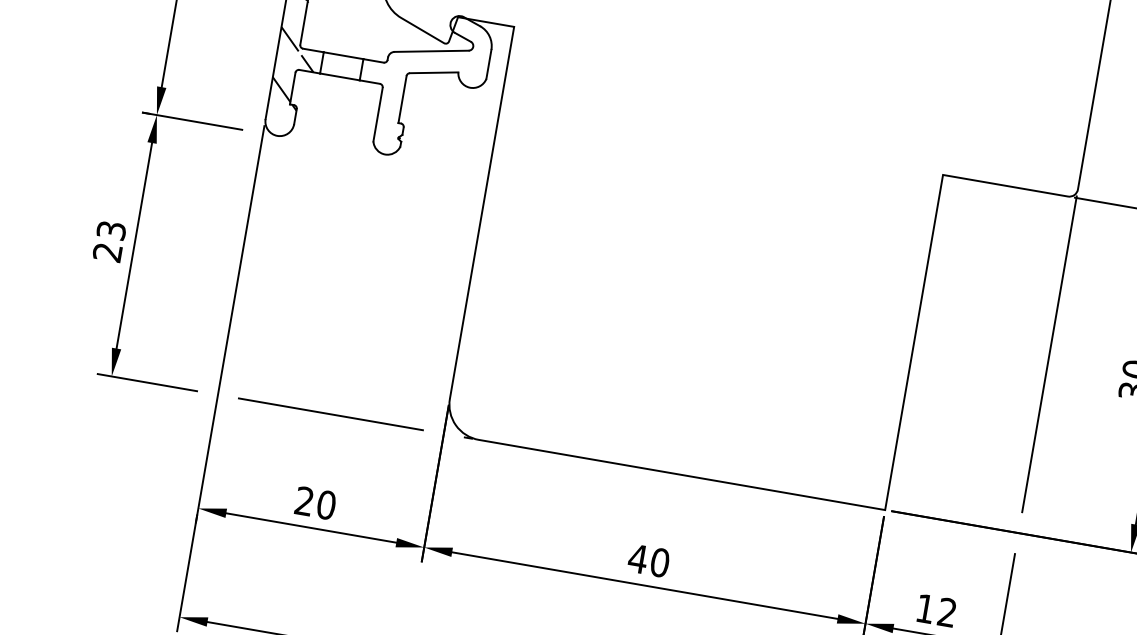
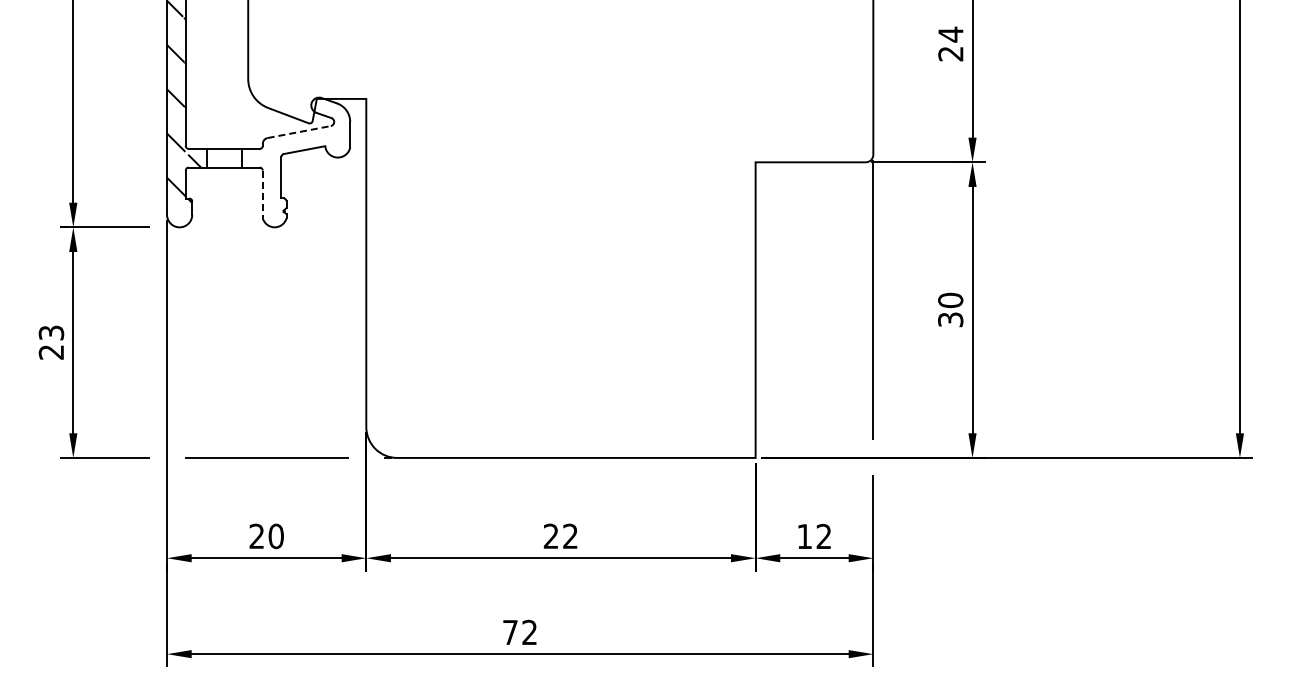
line: (432, 50) -> (299, 131), solid -> dashed
line: (377, 114) -> (262, 194), solid -> dashed
text: (648, 560) -> (560, 536), 40 -> 22

